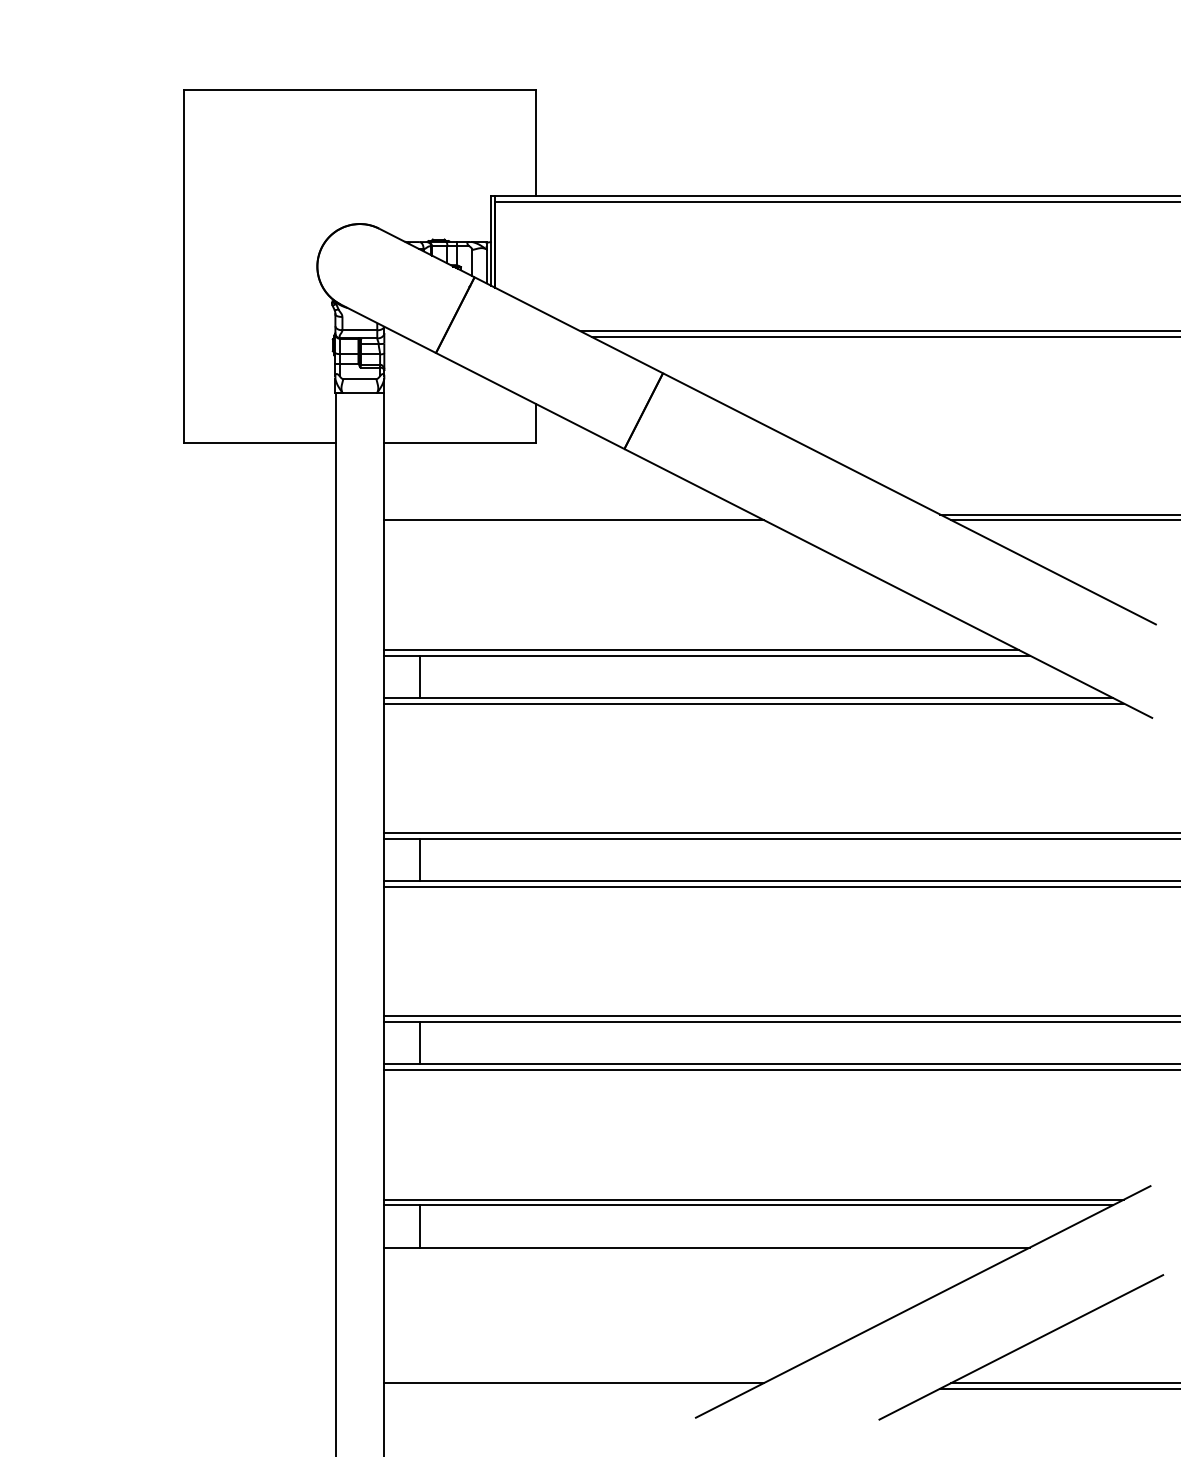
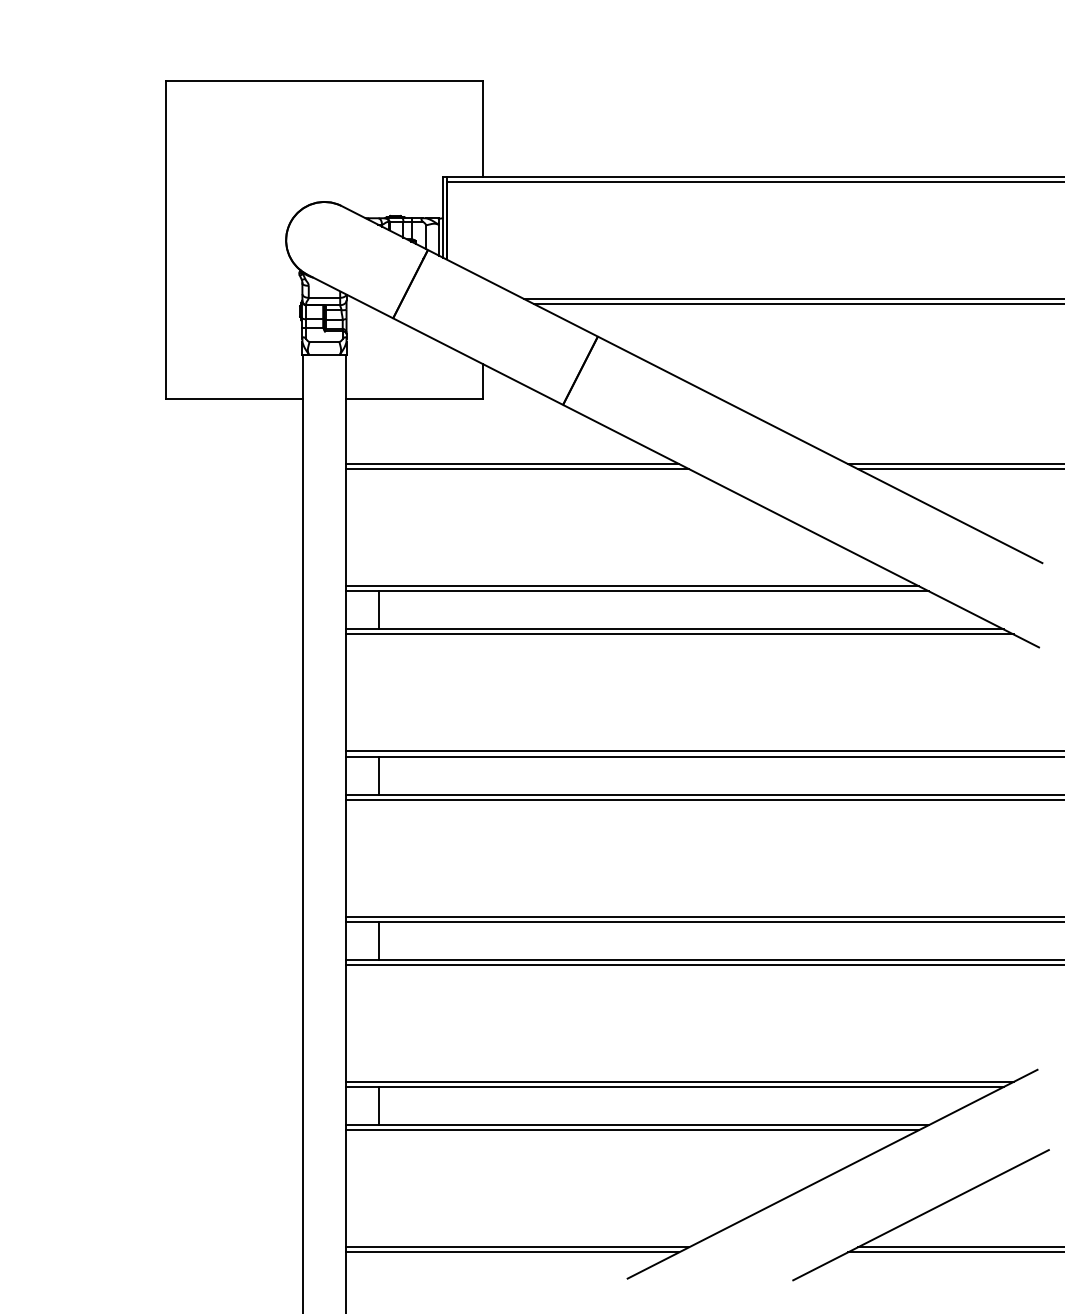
line: (568, 515) -> (512, 464), added
line: (700, 1253) -> (631, 1130), added
line: (568, 1388) -> (512, 1252), added

